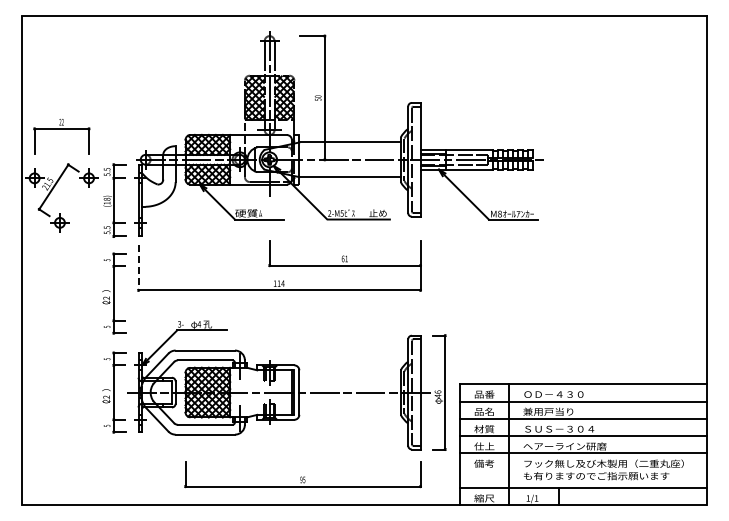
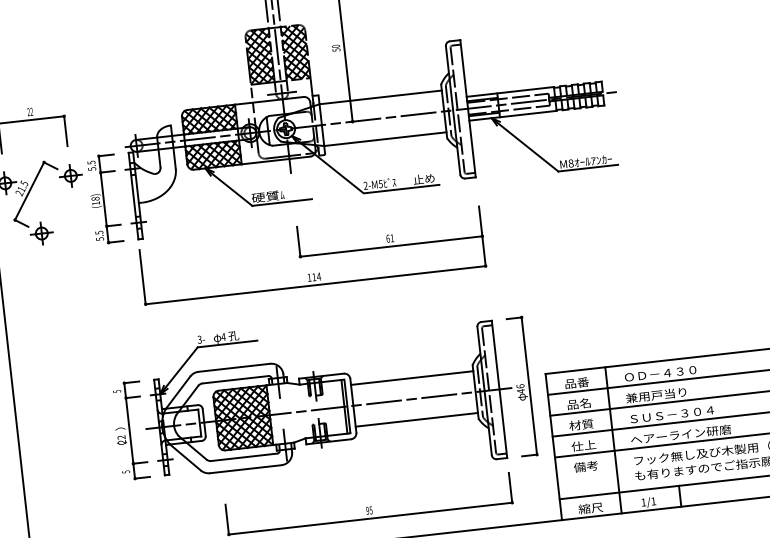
line: (138, 268) -> (142, 277), dashed -> solid
part: (114, 293) -> (117, 311), removed
line: (349, 375) -> (411, 378), added
line: (349, 409) -> (416, 419), added

